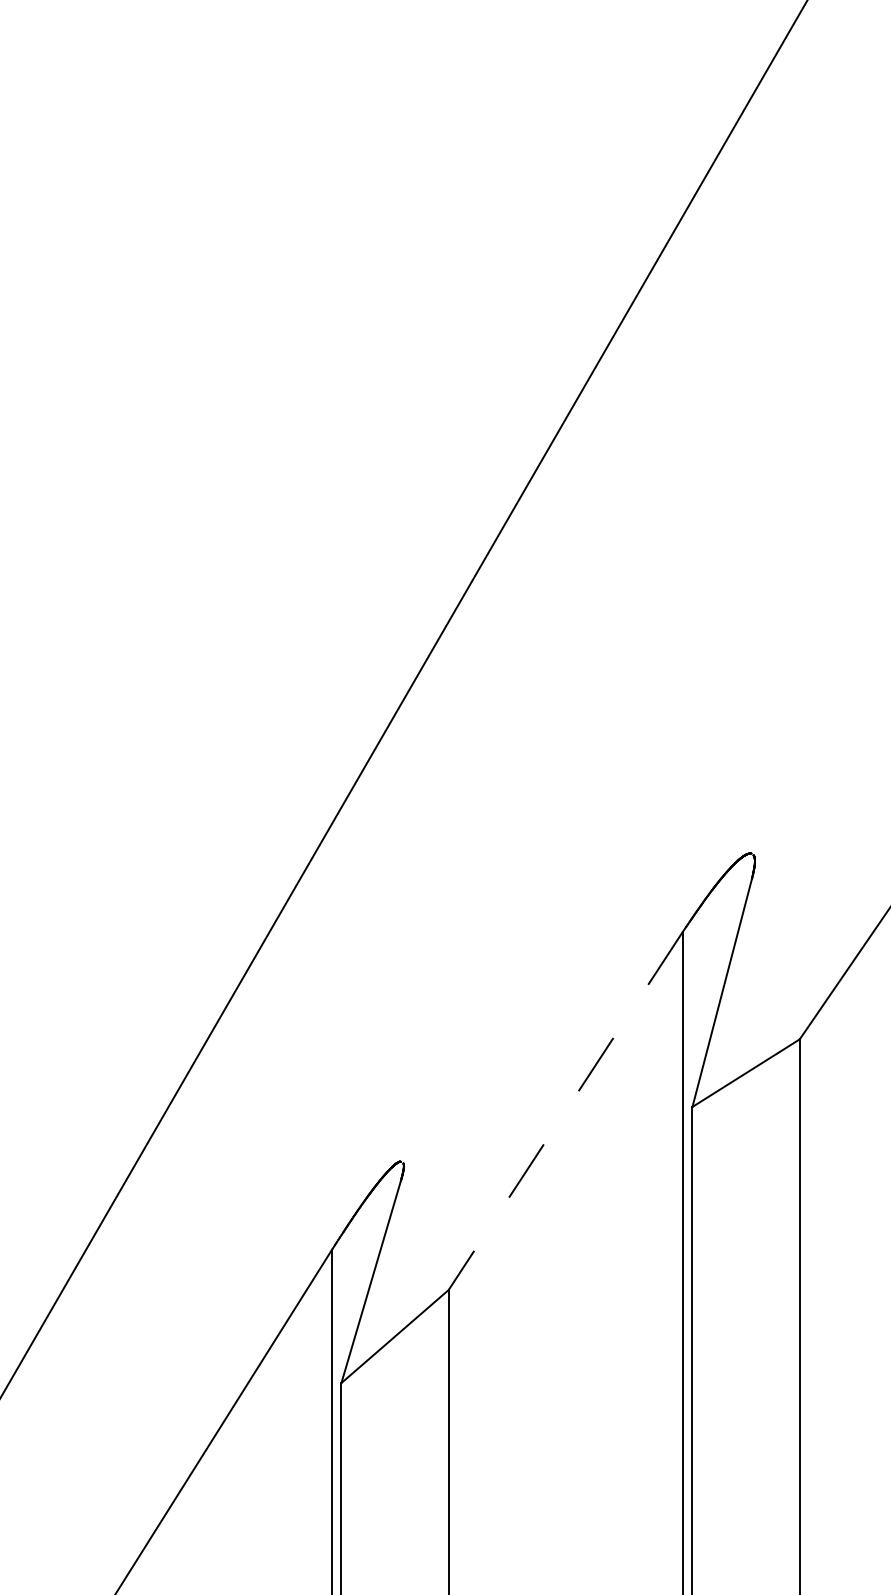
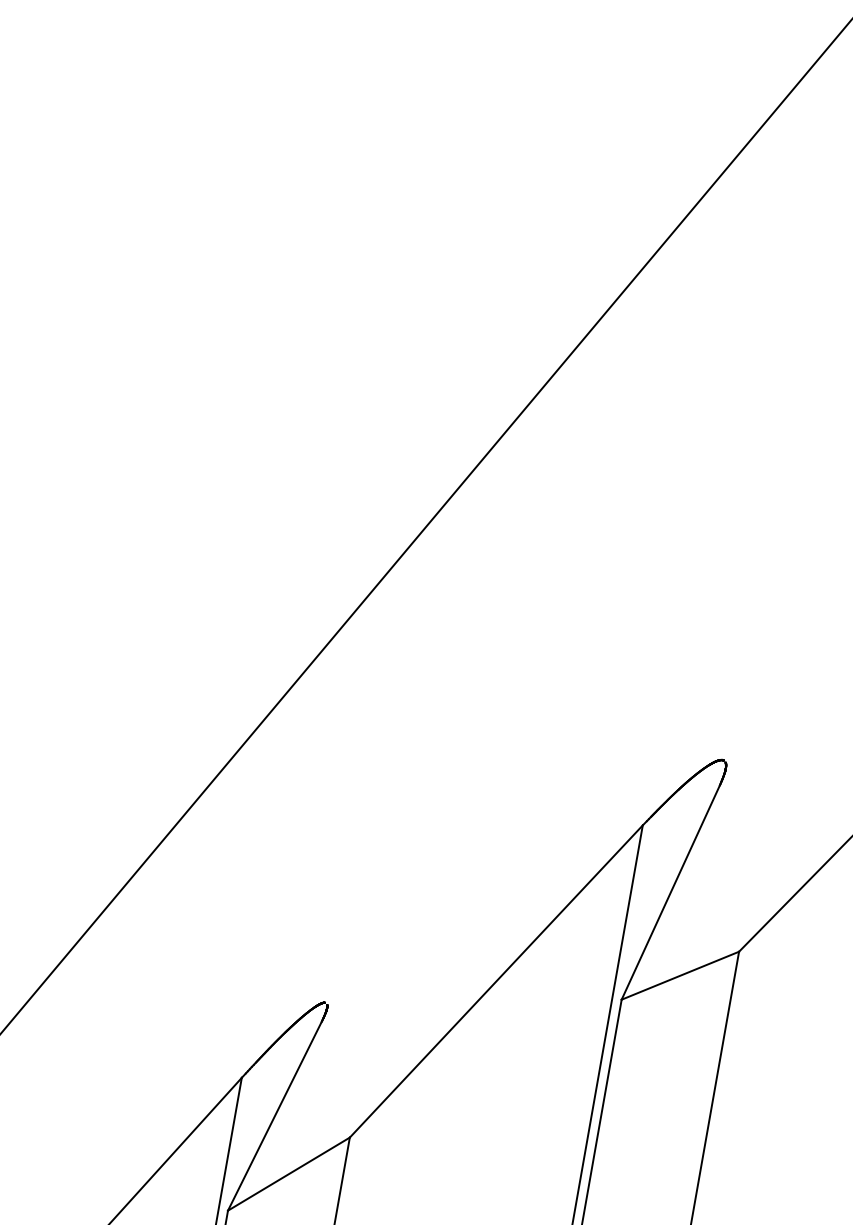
line: (565, 1111) -> (495, 982), dashed -> solid

